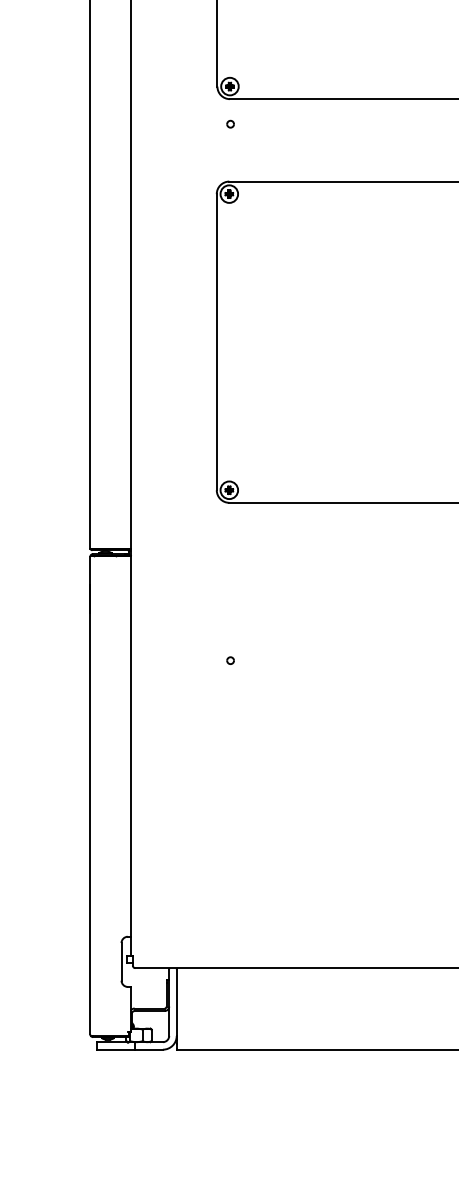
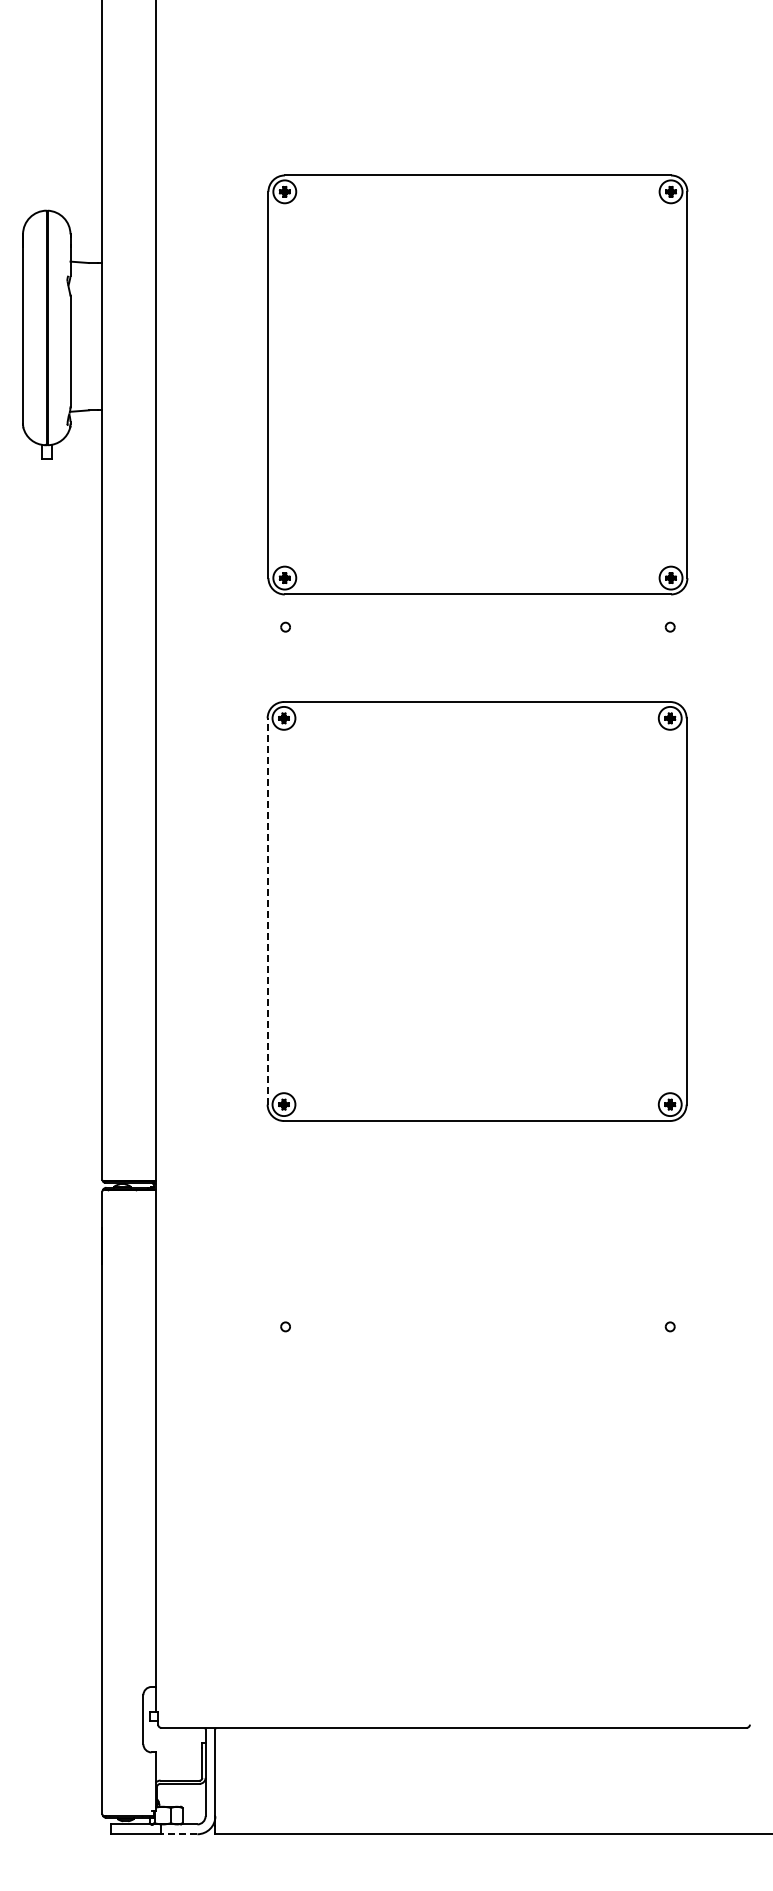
line: (216, 342) -> (267, 911), solid -> dashed
line: (148, 1049) -> (178, 1834), solid -> dashed

